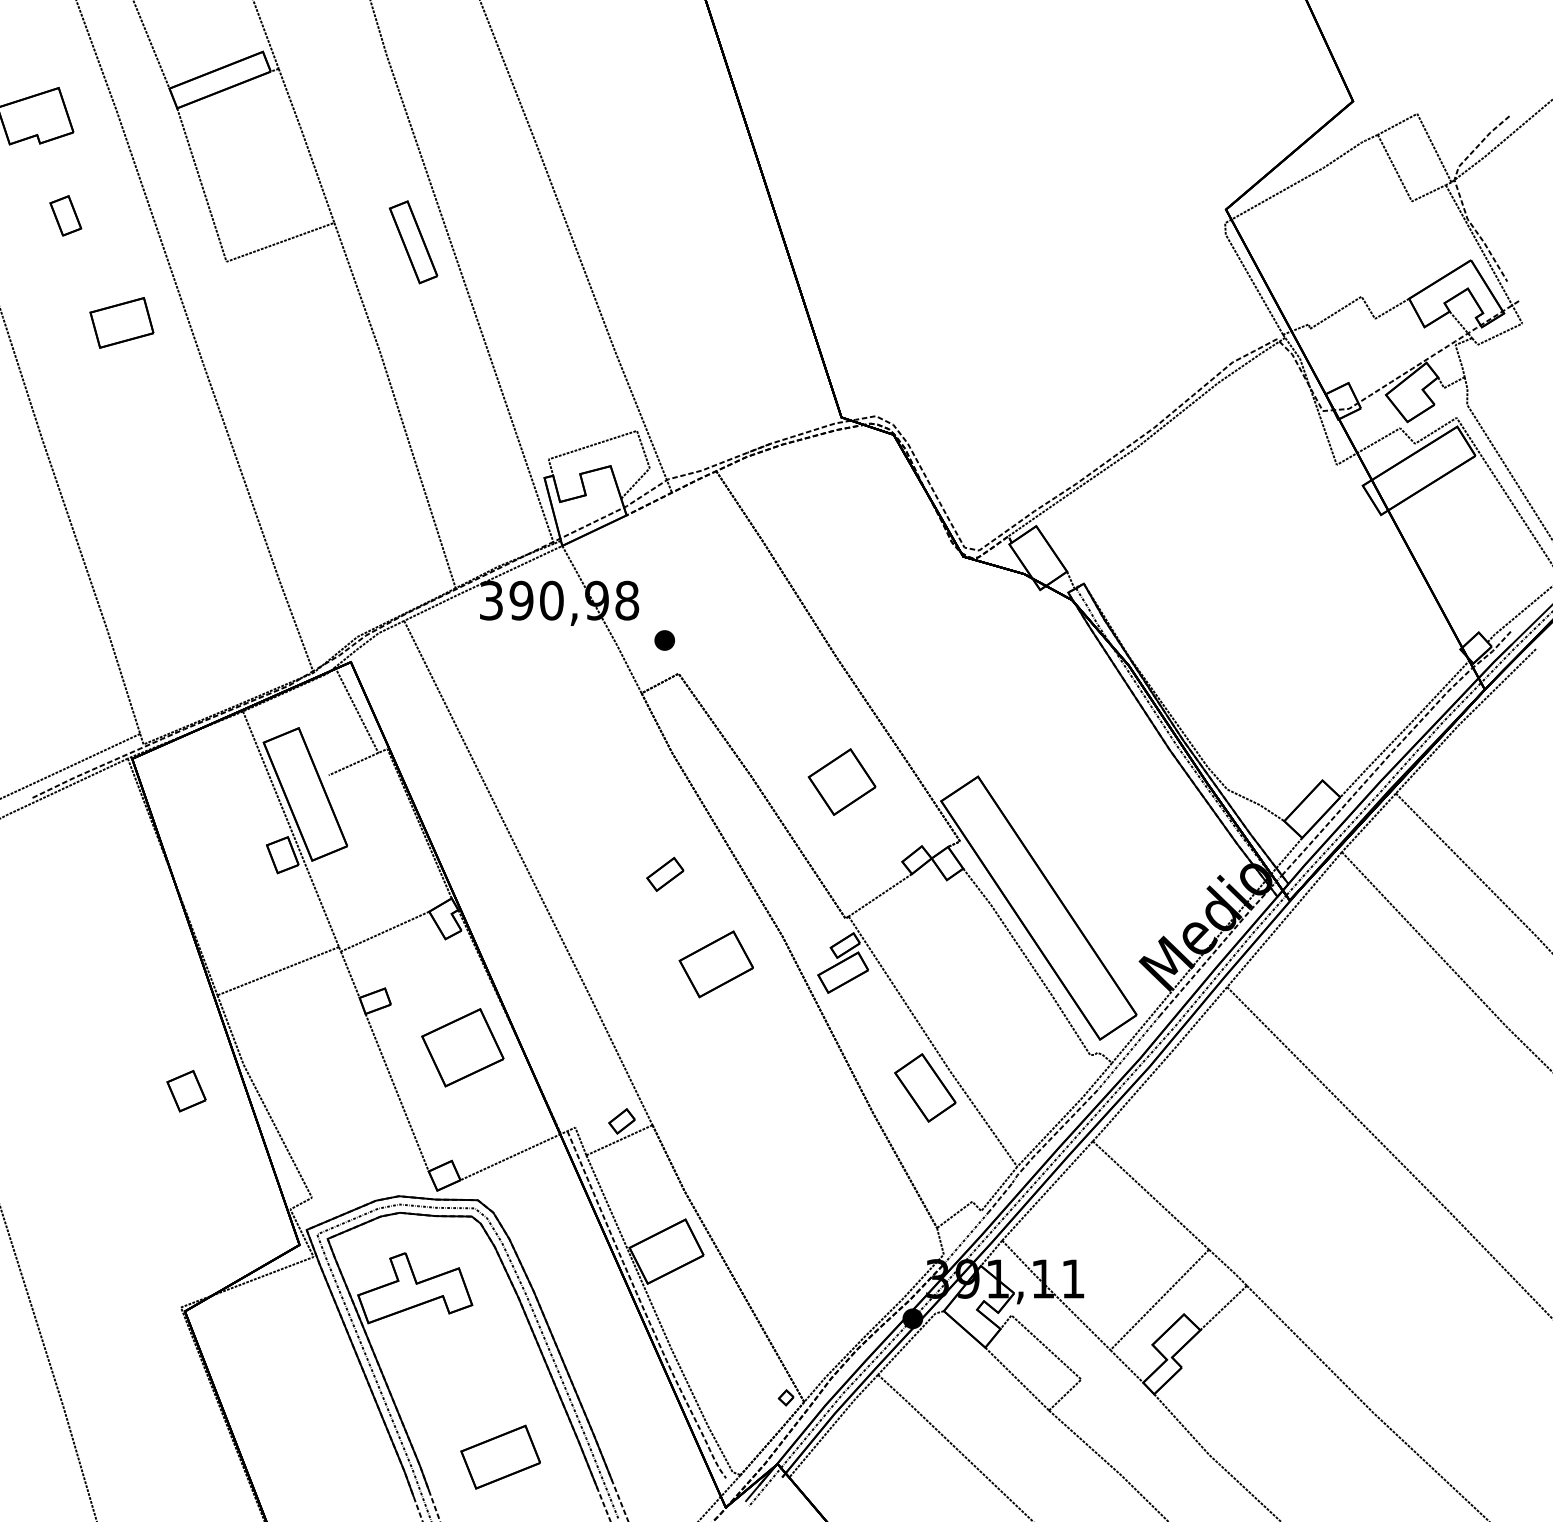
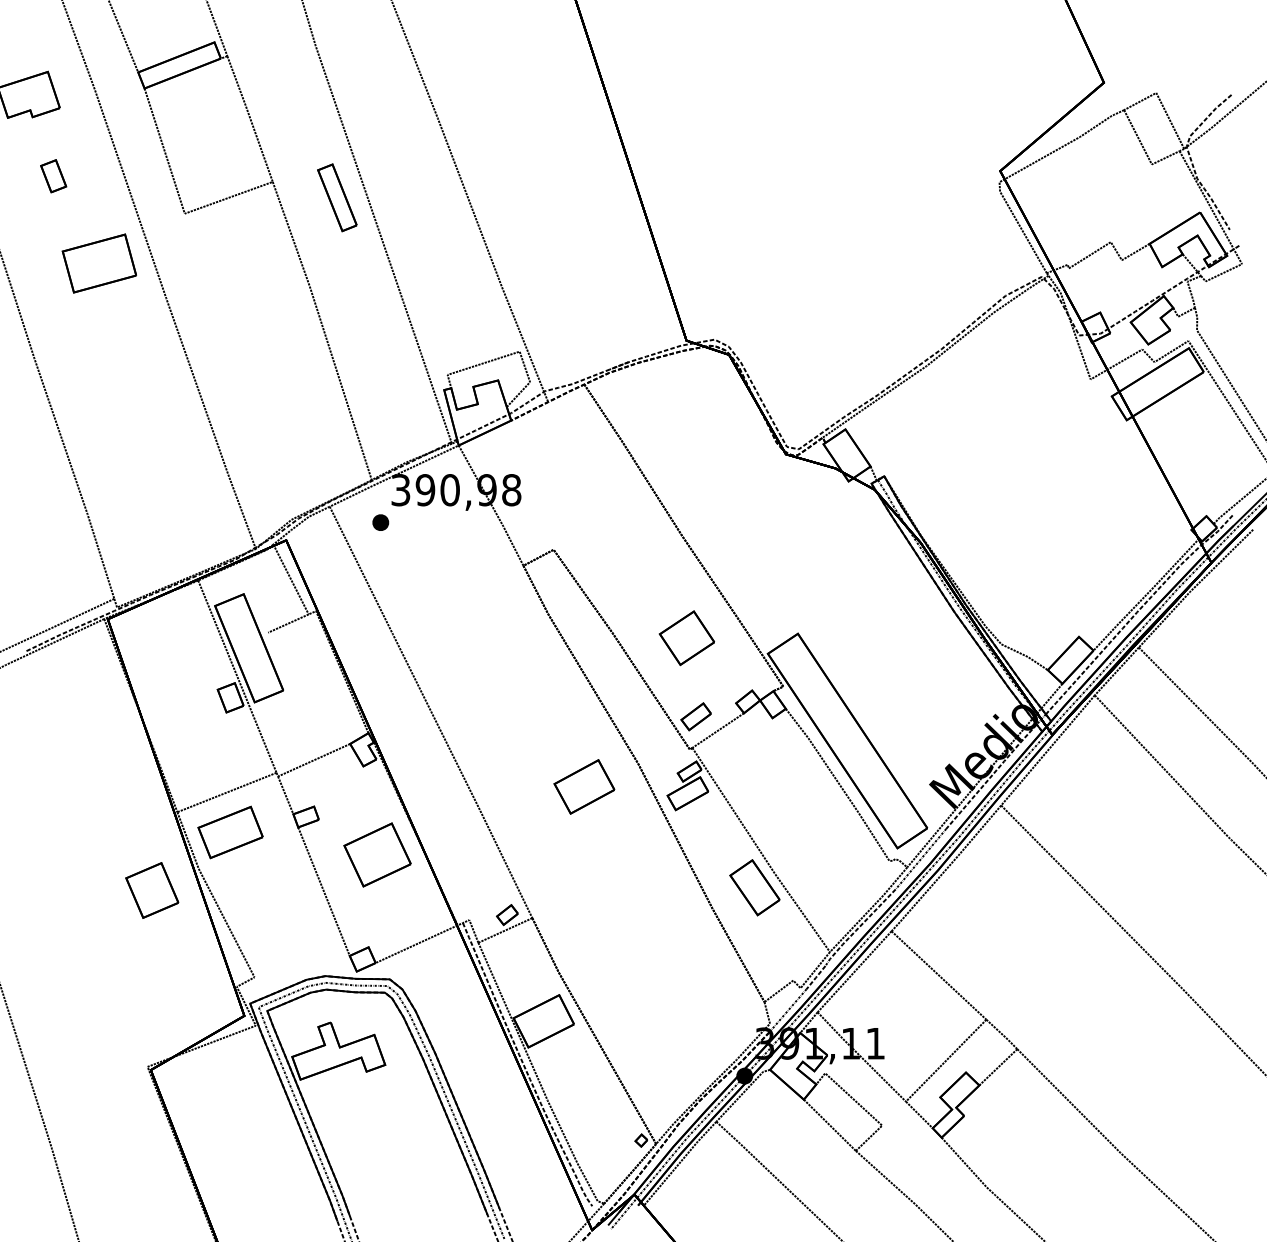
part: (121, 322) -> (99, 263), size x1.43
part: (664, 640) -> (380, 522), moved
part: (665, 873) -> (696, 716), moved
part: (186, 1090) -> (152, 889), size x1.67
part: (500, 1456) -> (230, 831), moved

